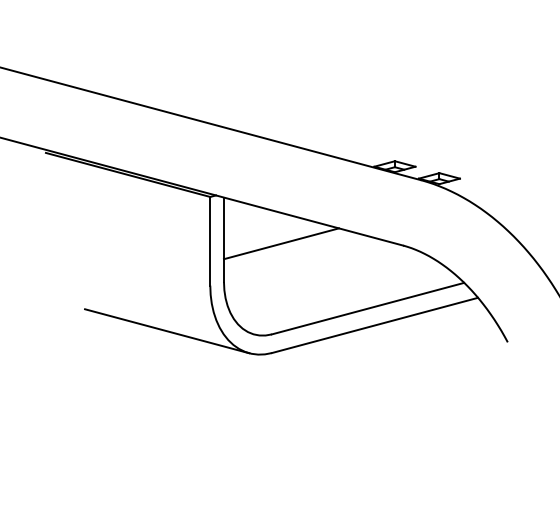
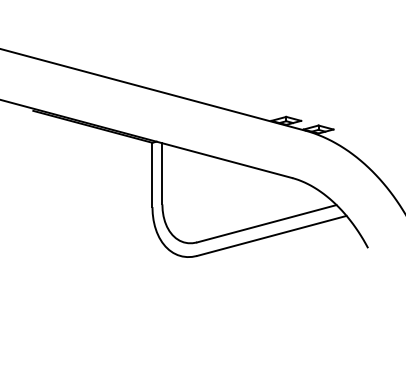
line: (280, 243) -> (203, 176), removed
line: (166, 331) -> (120, 240), removed

